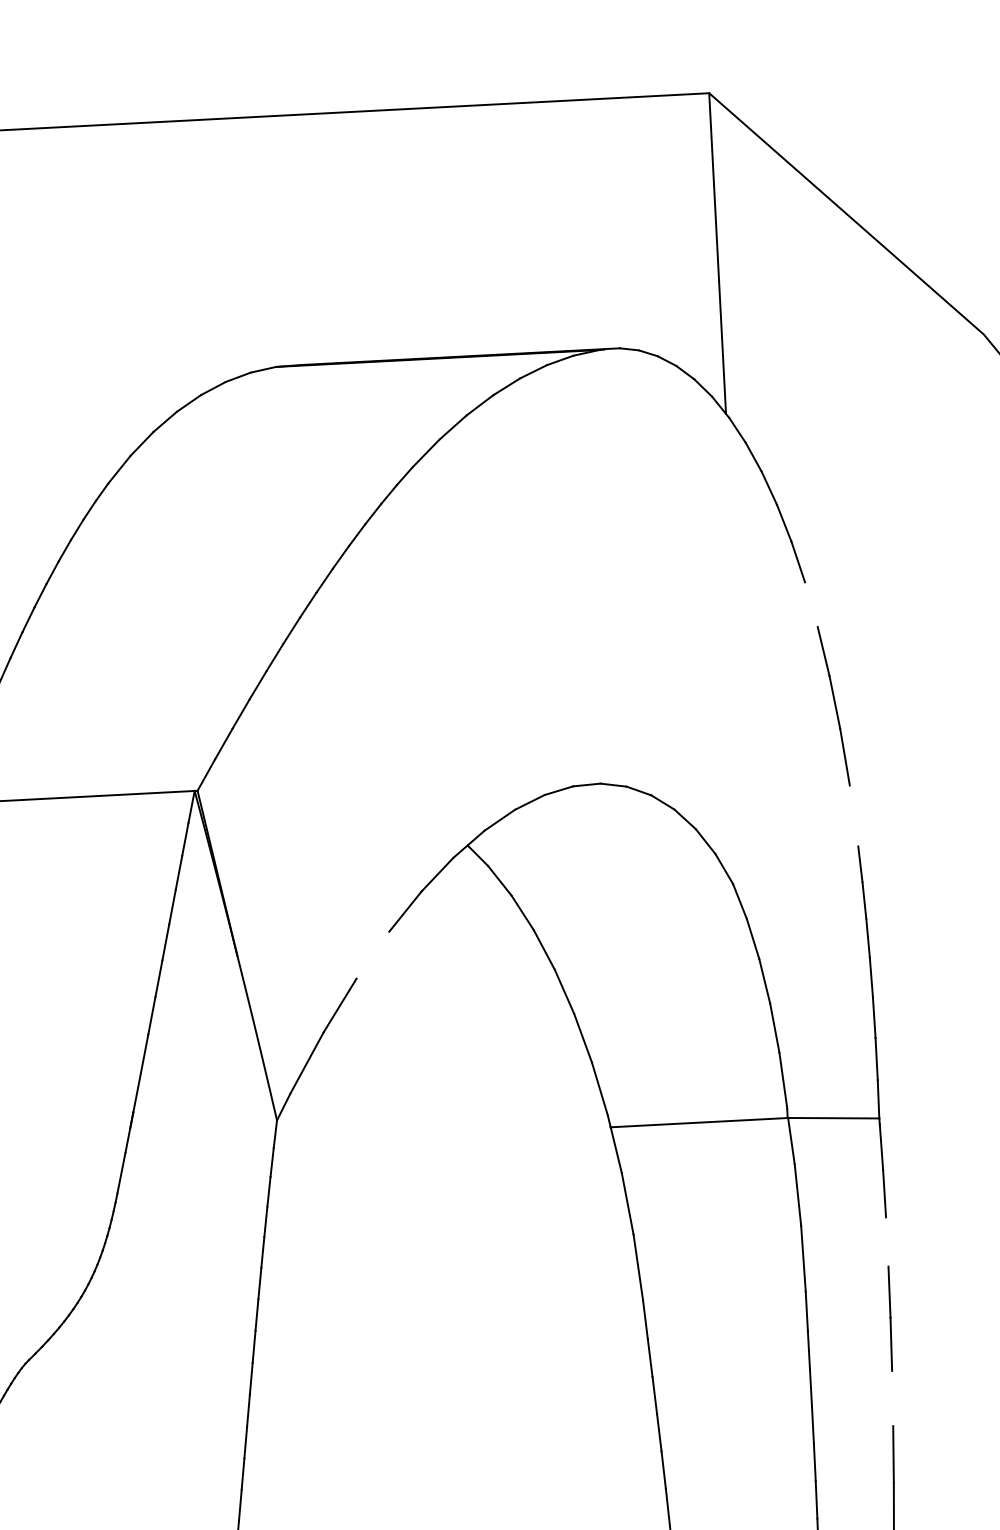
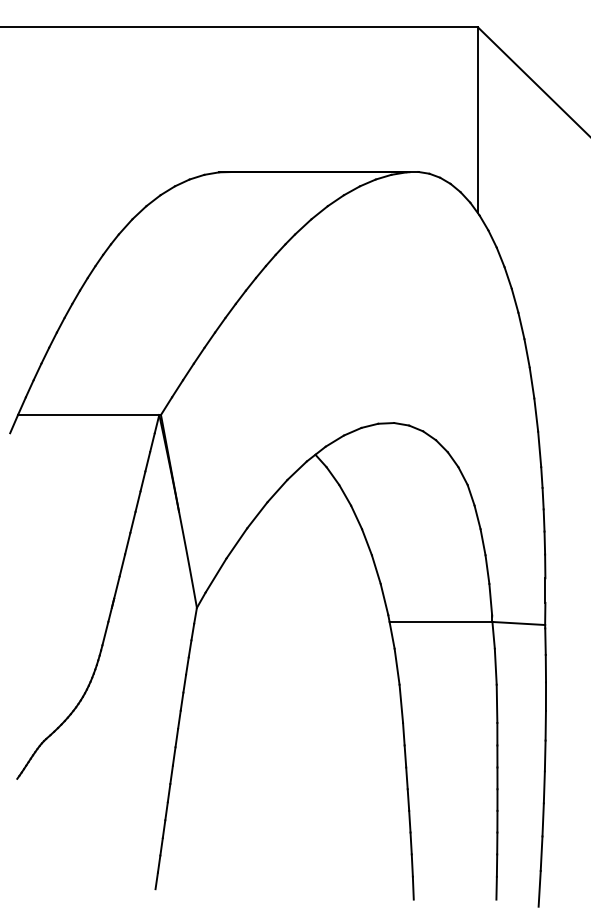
line: (811, 603) -> (521, 325), added
line: (853, 816) -> (539, 449), added
line: (373, 955) -> (257, 515), added
line: (886, 1241) -> (545, 696), added
line: (891, 1398) -> (543, 787), added

